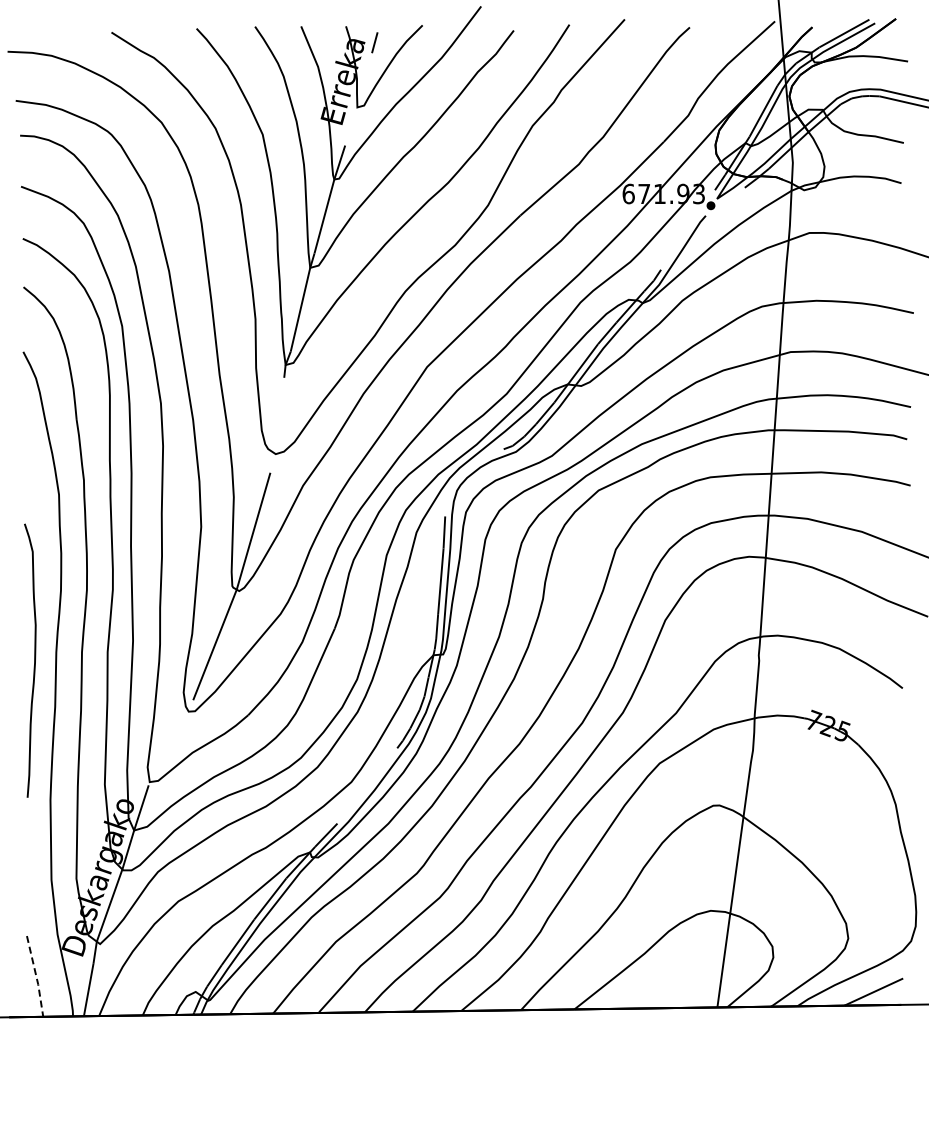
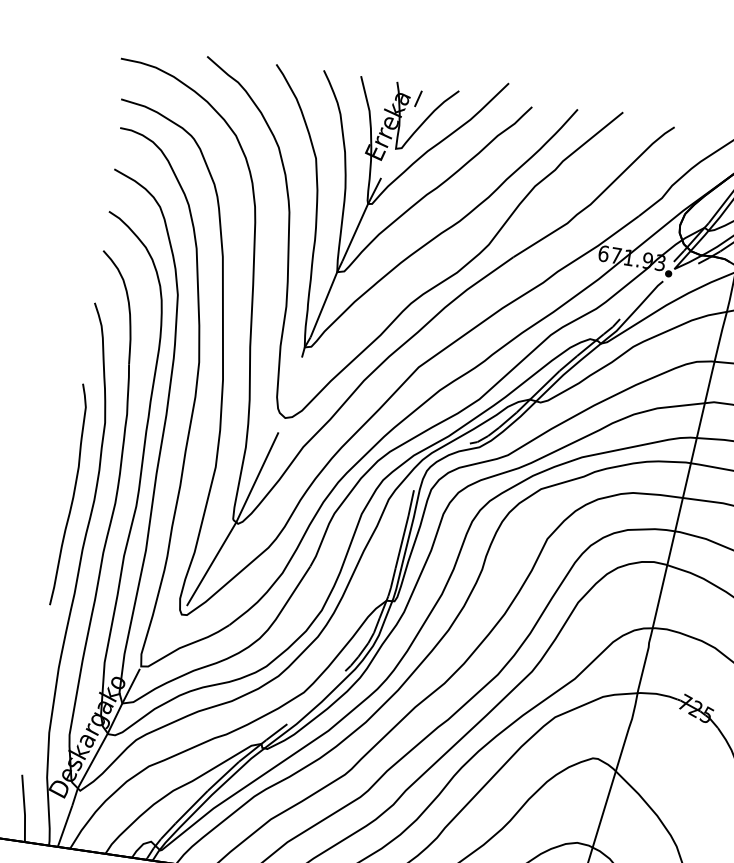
curve: (34, 660) -> (73, 495), moved
line: (36, 976) -> (24, 808), dashed -> solid

